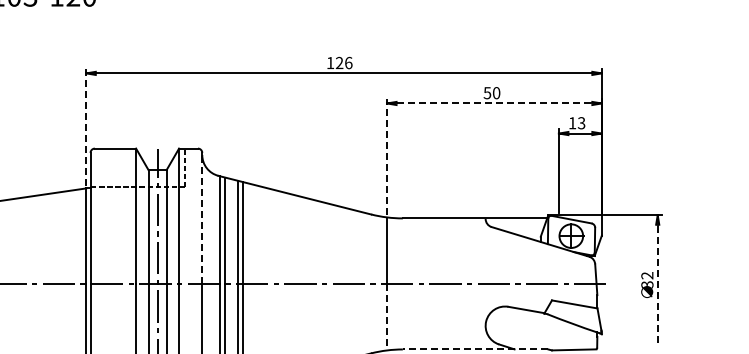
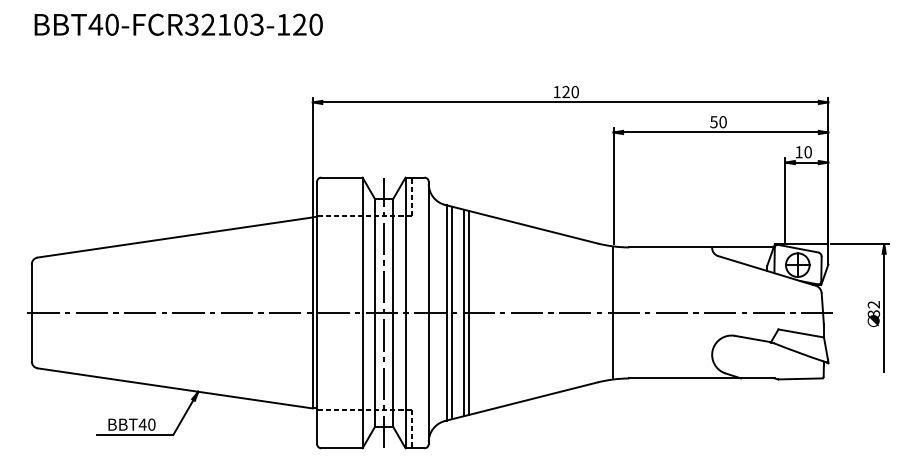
text: (349, 63) -> (575, 92), 126 -> 120
line: (494, 103) -> (720, 132), dashed -> solid
text: (581, 123) -> (807, 152), 13 -> 10
line: (86, 127) -> (312, 156), dashed -> solid
line: (387, 156) -> (613, 185), dashed -> solid
line: (202, 219) -> (428, 248), dashed -> solid
line: (658, 283) -> (884, 312), dashed -> solid
line: (387, 316) -> (613, 345), dashed -> solid
line: (476, 349) -> (702, 378), dashed -> solid

